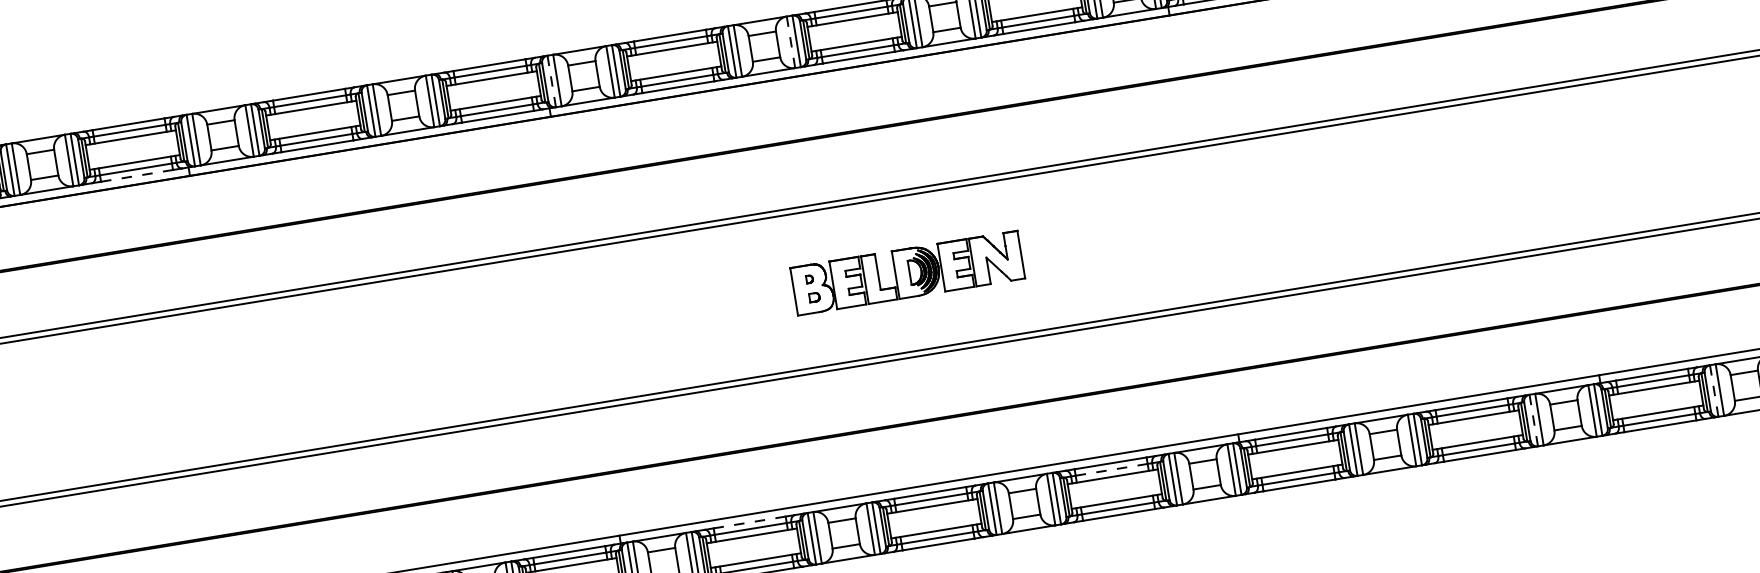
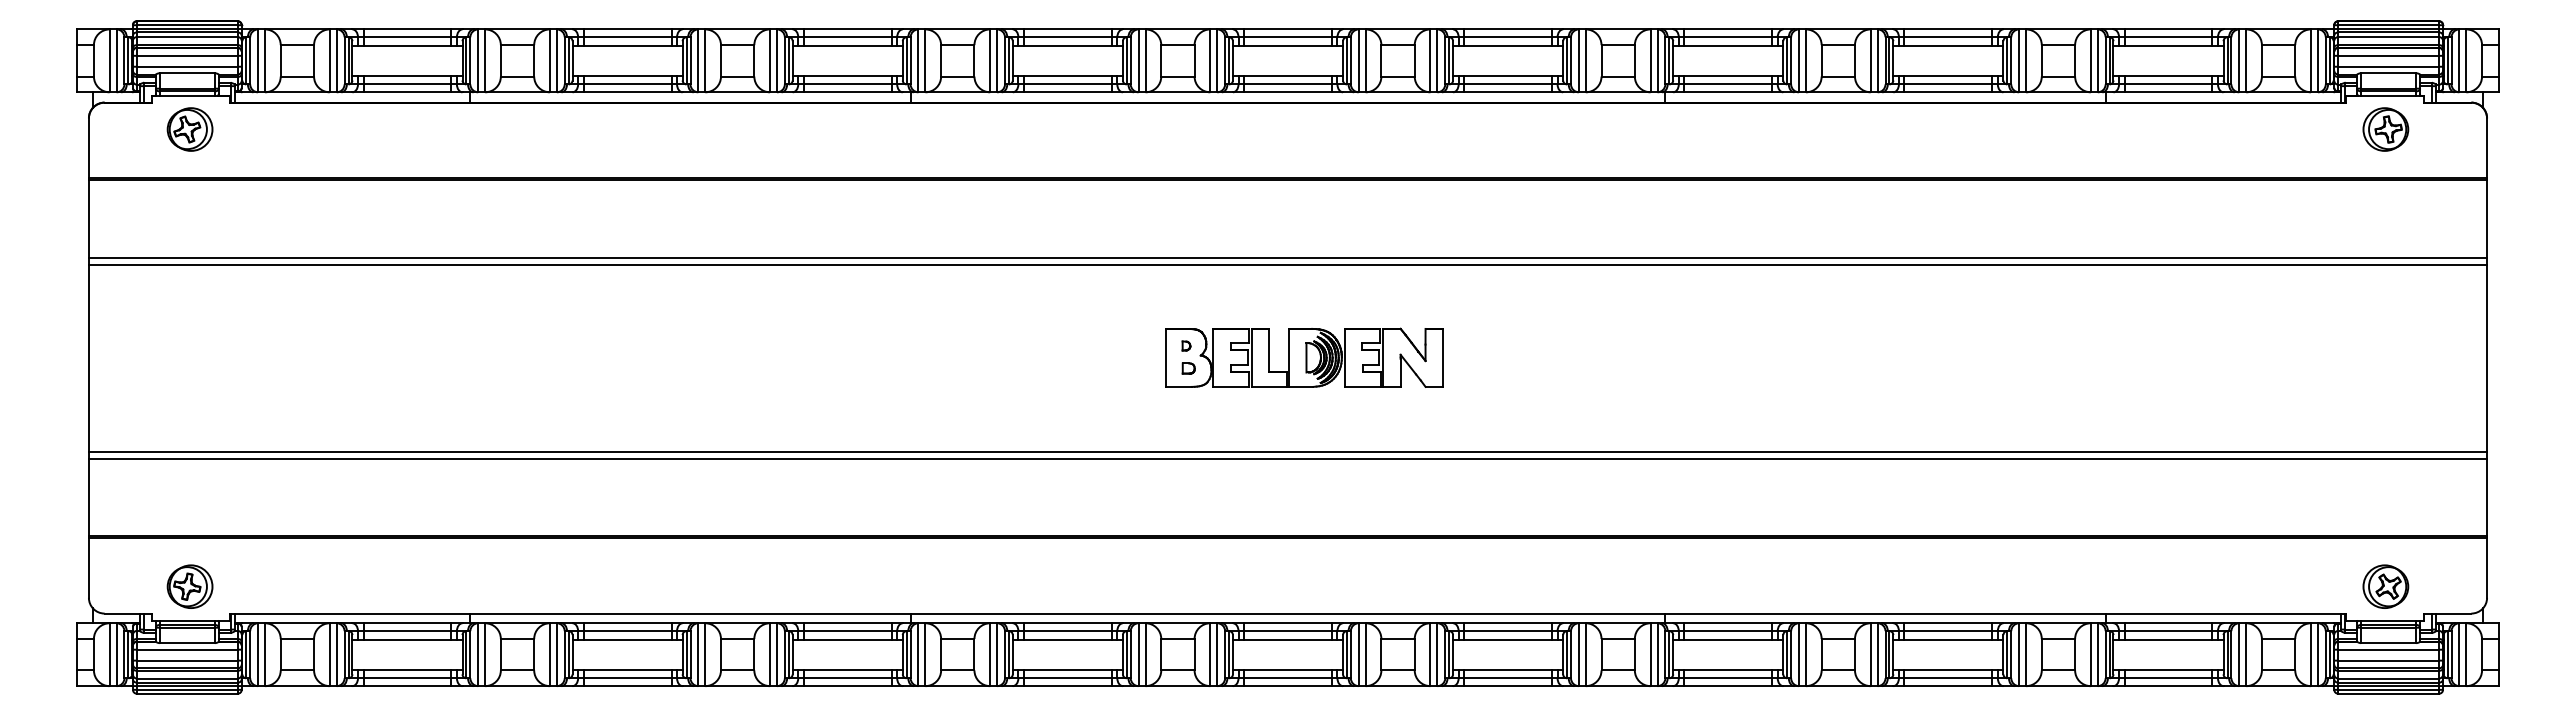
line: (791, 42) -> (1210, 61), dashed -> solid
line: (551, 82) -> (918, 61), dashed -> solid
line: (137, 176) -> (407, 92), dashed -> solid
line: (1714, 391) -> (2239, 655), dashed -> solid
line: (1534, 421) -> (2019, 655), dashed -> solid
line: (1112, 470) -> (1508, 631), dashed -> solid
line: (749, 522) -> (1067, 623), dashed -> solid

